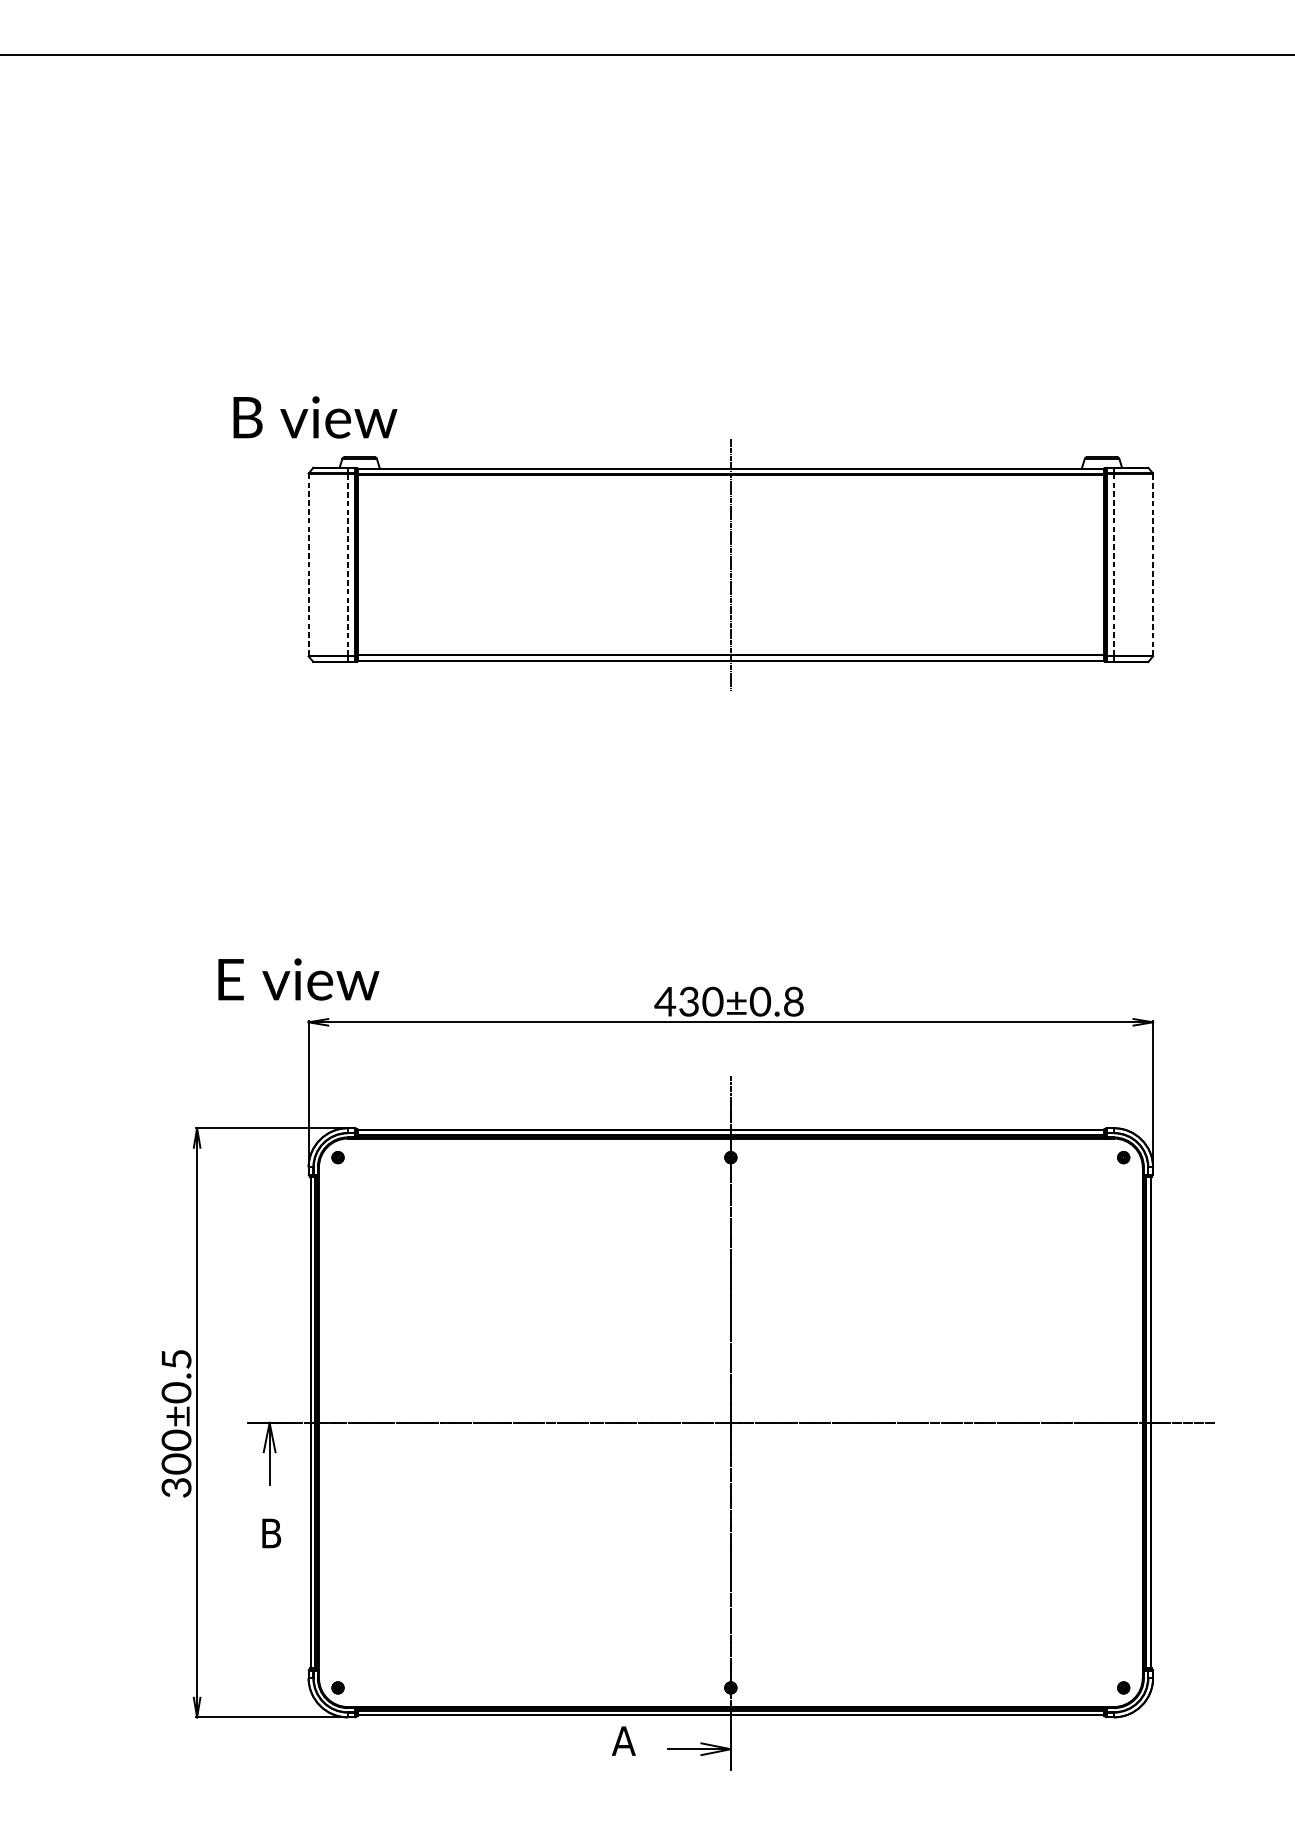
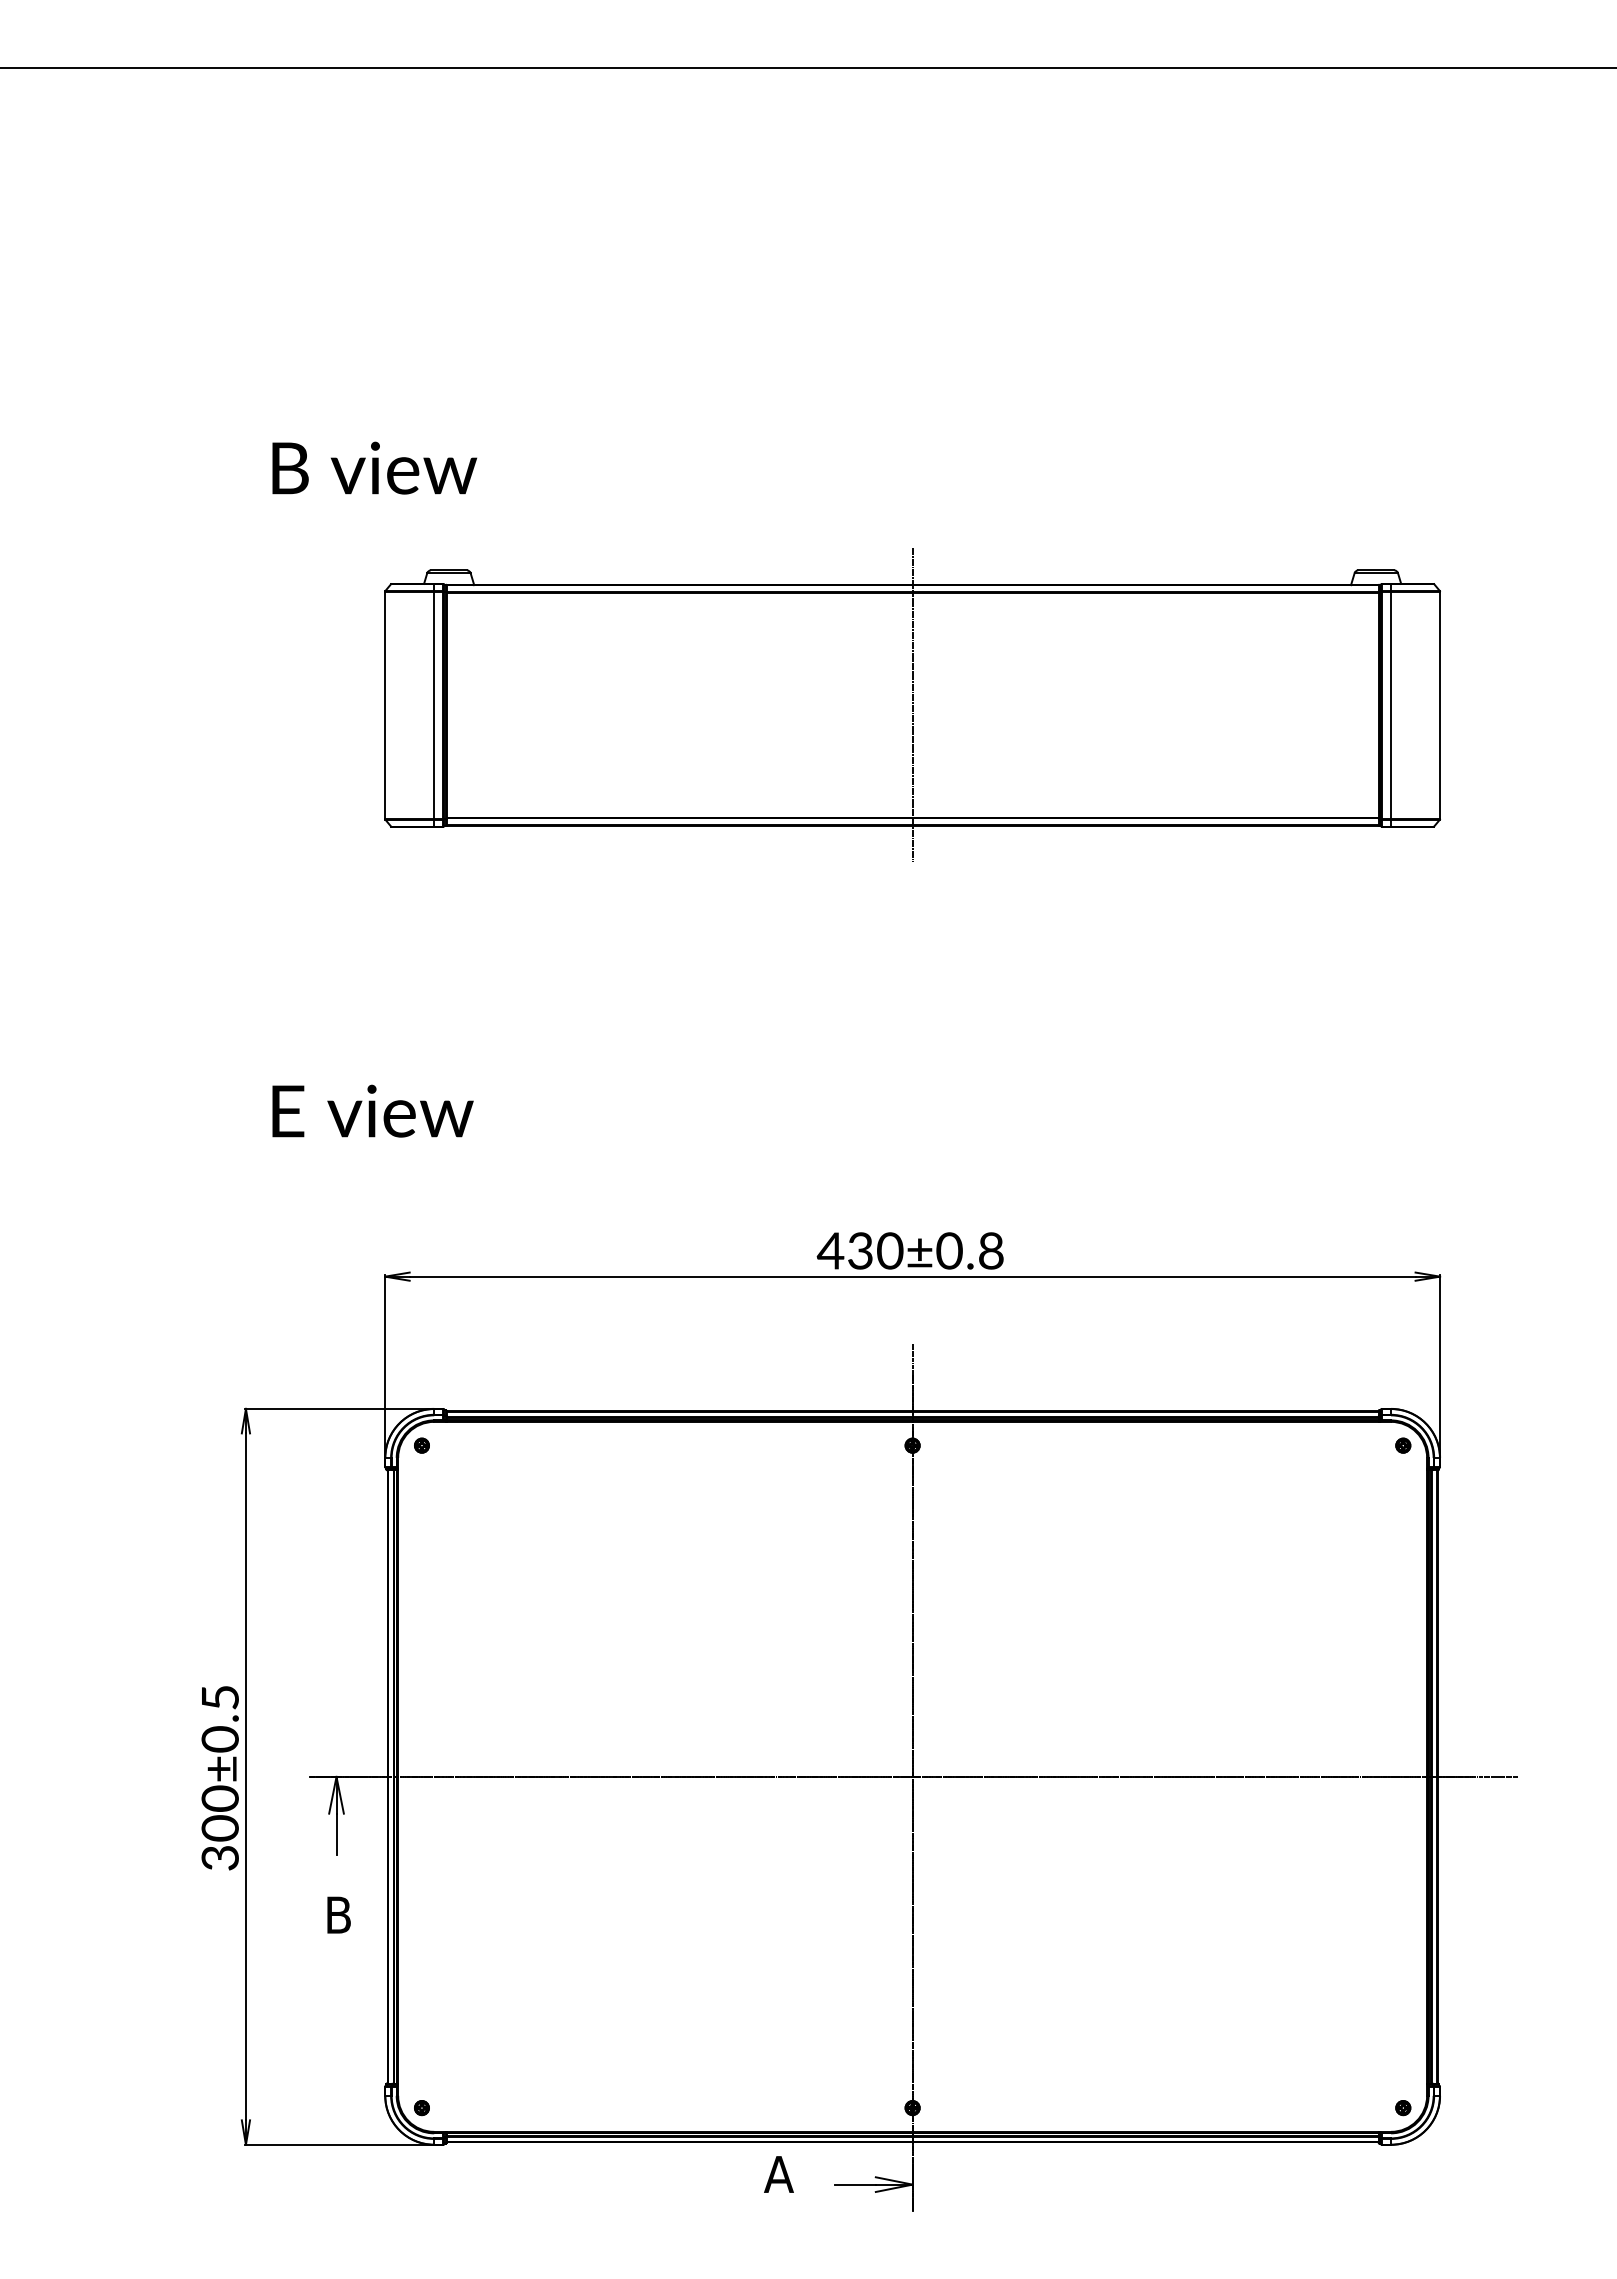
text: (315, 416) -> (374, 467), moved
line: (308, 565) -> (385, 705), dashed -> solid
line: (348, 565) -> (434, 705), dashed -> solid
line: (1114, 565) -> (1391, 705), dashed -> solid
line: (1153, 565) -> (1440, 705), dashed -> solid
text: (298, 978) -> (372, 1110), moved

